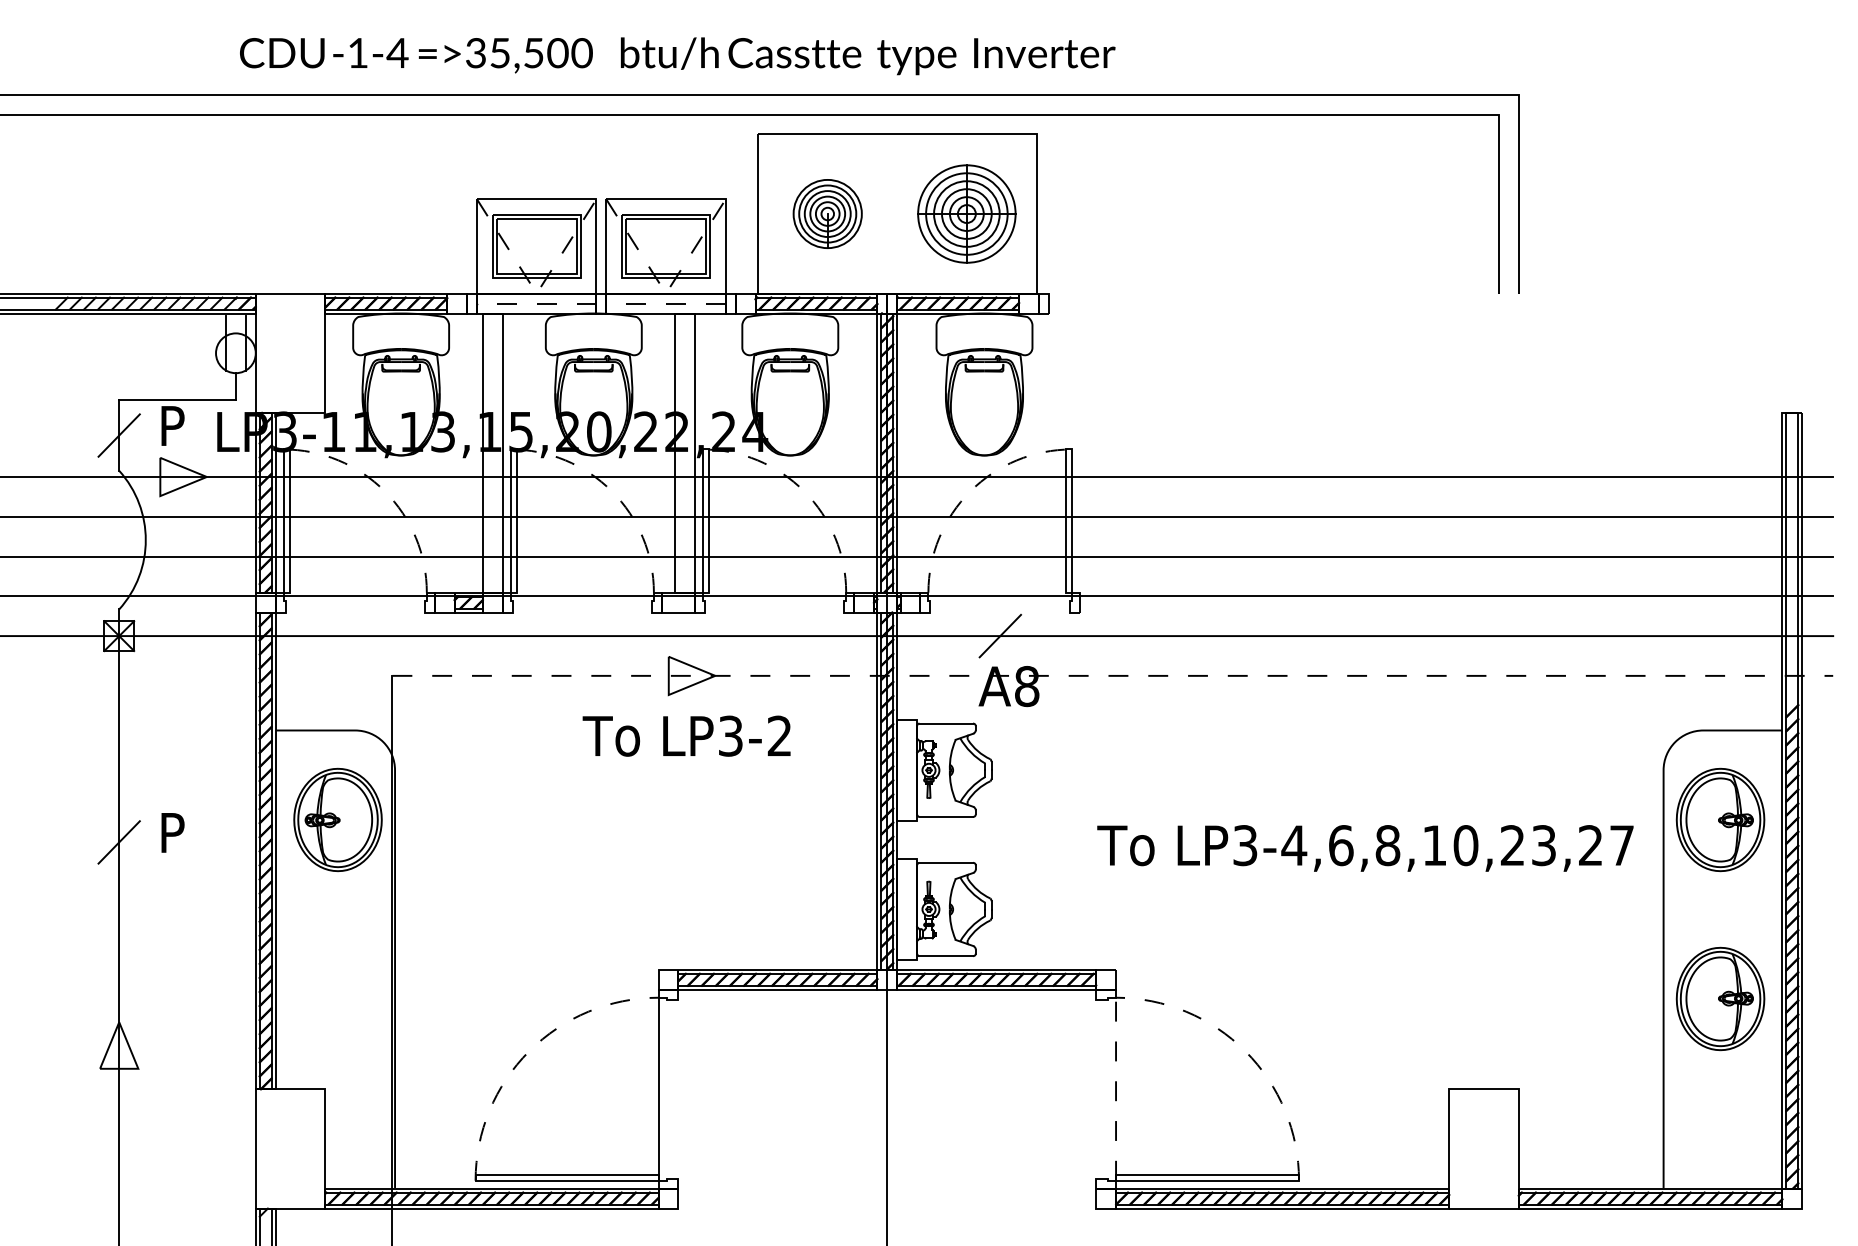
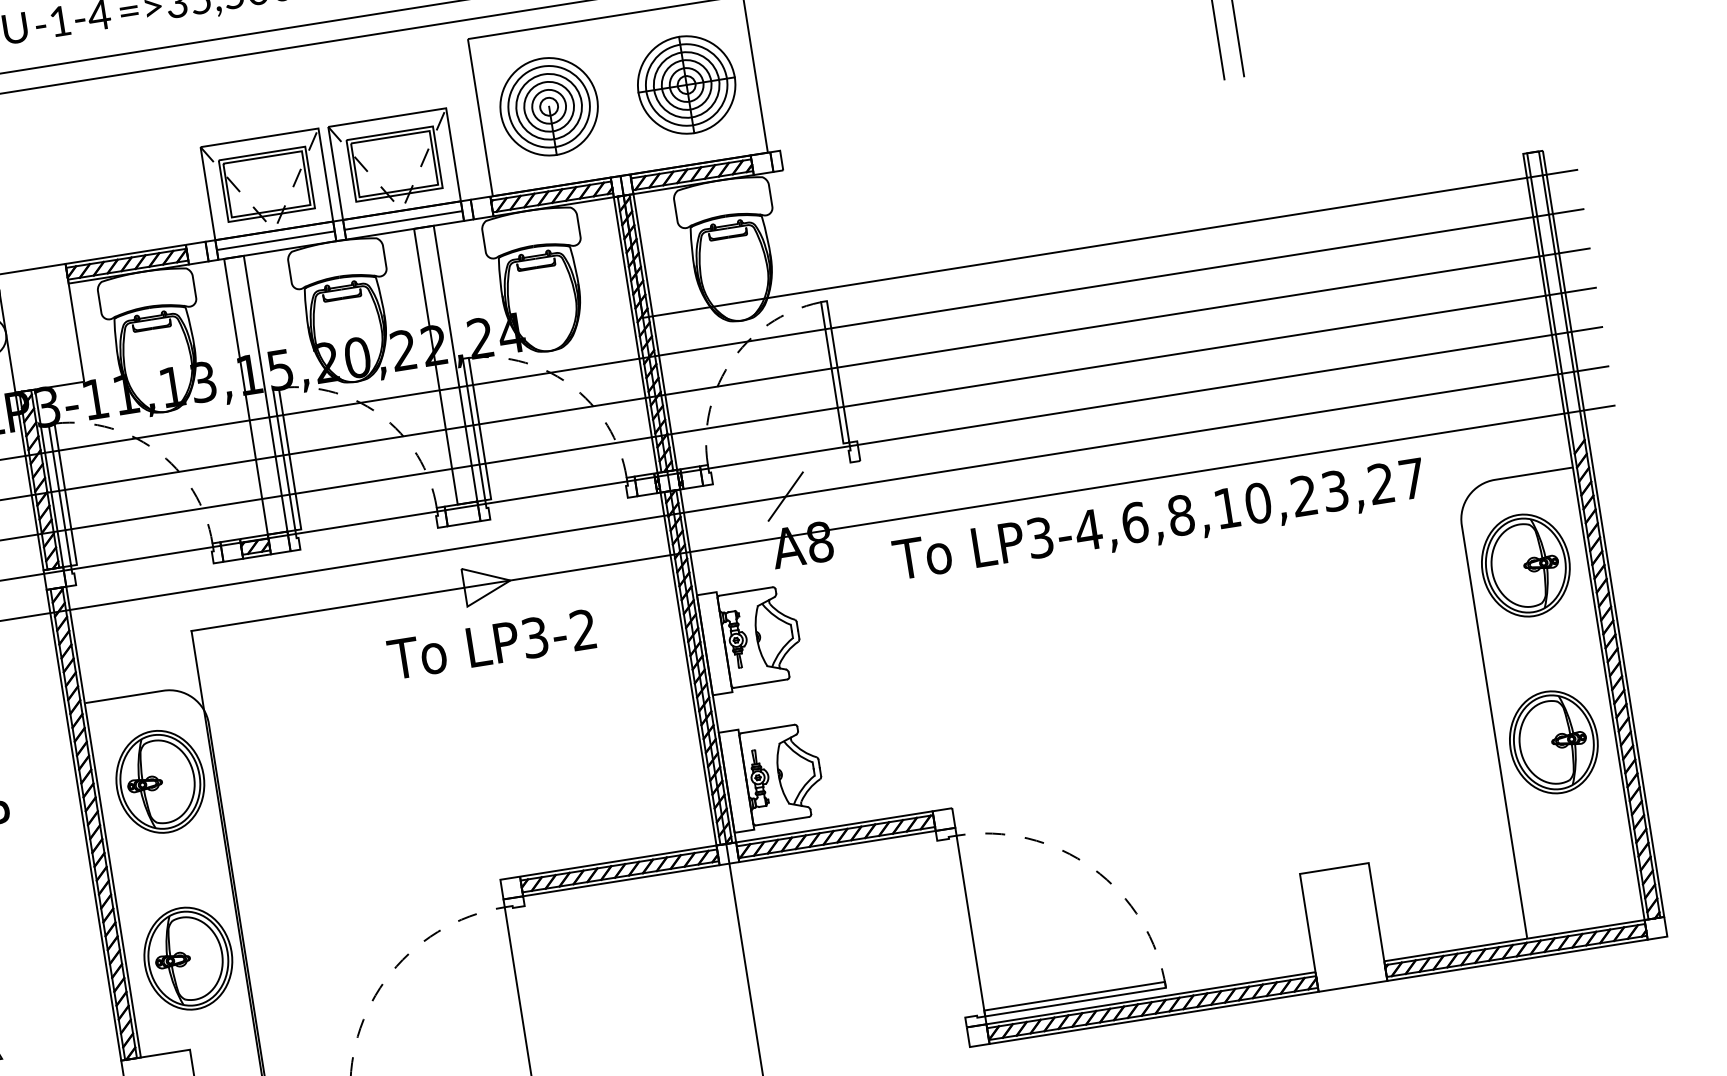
part: (827, 213) -> (548, 106), size x1.43
line: (536, 303) -> (275, 240), dashed -> solid
line: (666, 303) -> (403, 220), dashed -> solid
line: (1360, 437) -> (1110, 244), added
line: (1113, 675) -> (903, 517), dashed -> solid
text: (1365, 848) -> (1159, 521), moved
part: (337, 998) -> (187, 958), added
line: (1116, 1088) -> (971, 925), dashed -> solid

